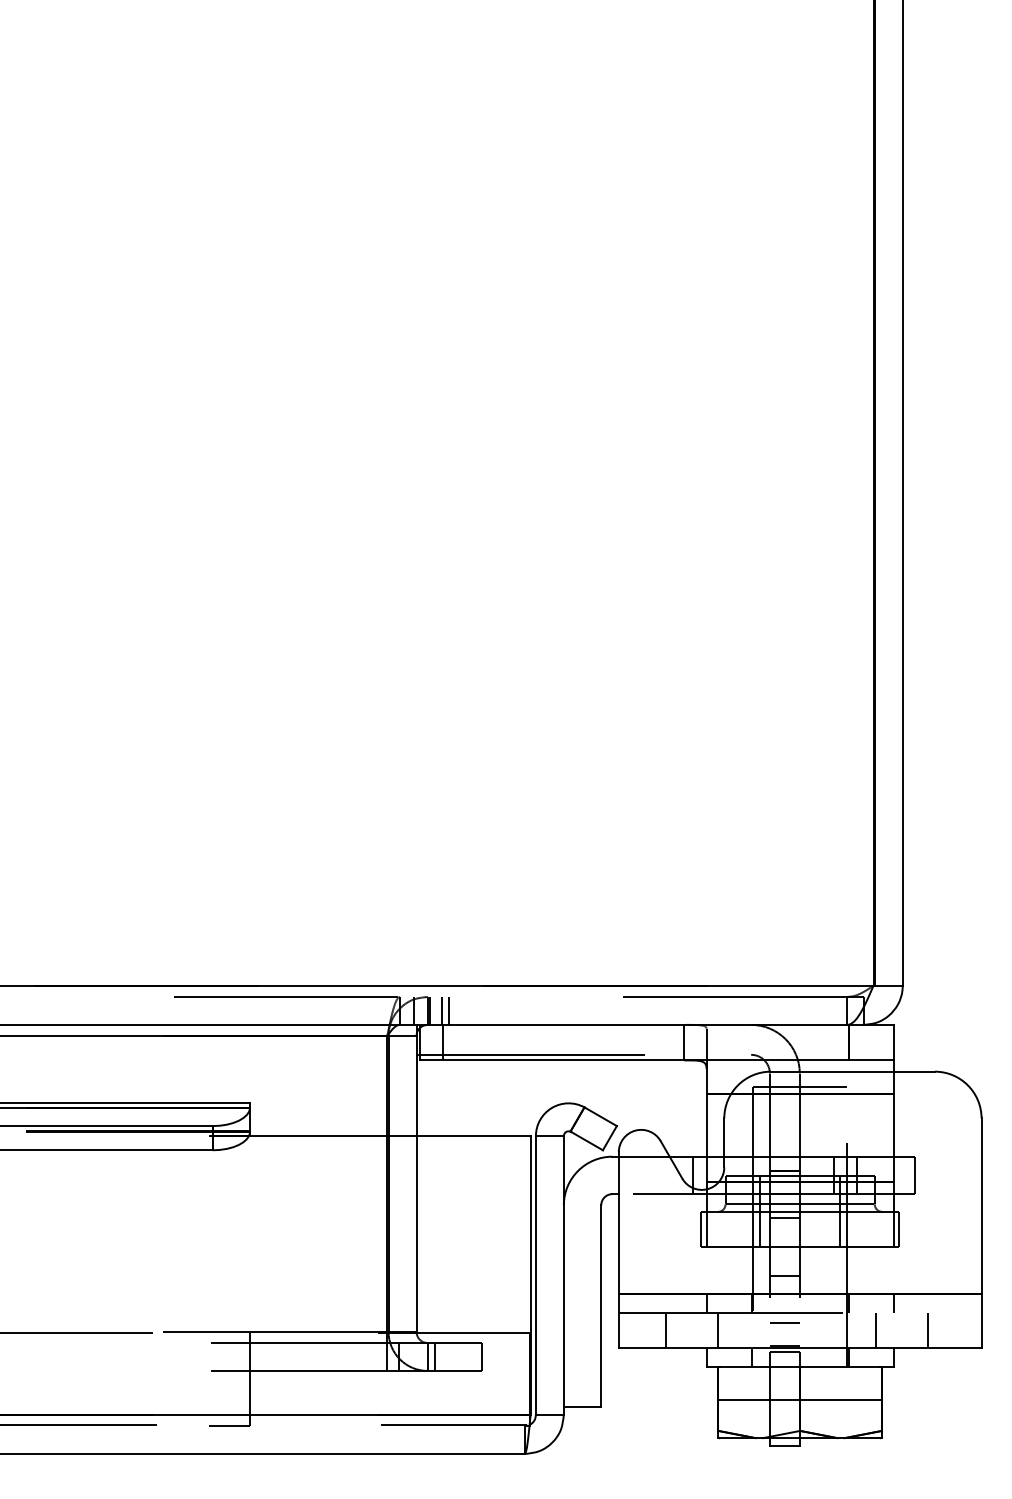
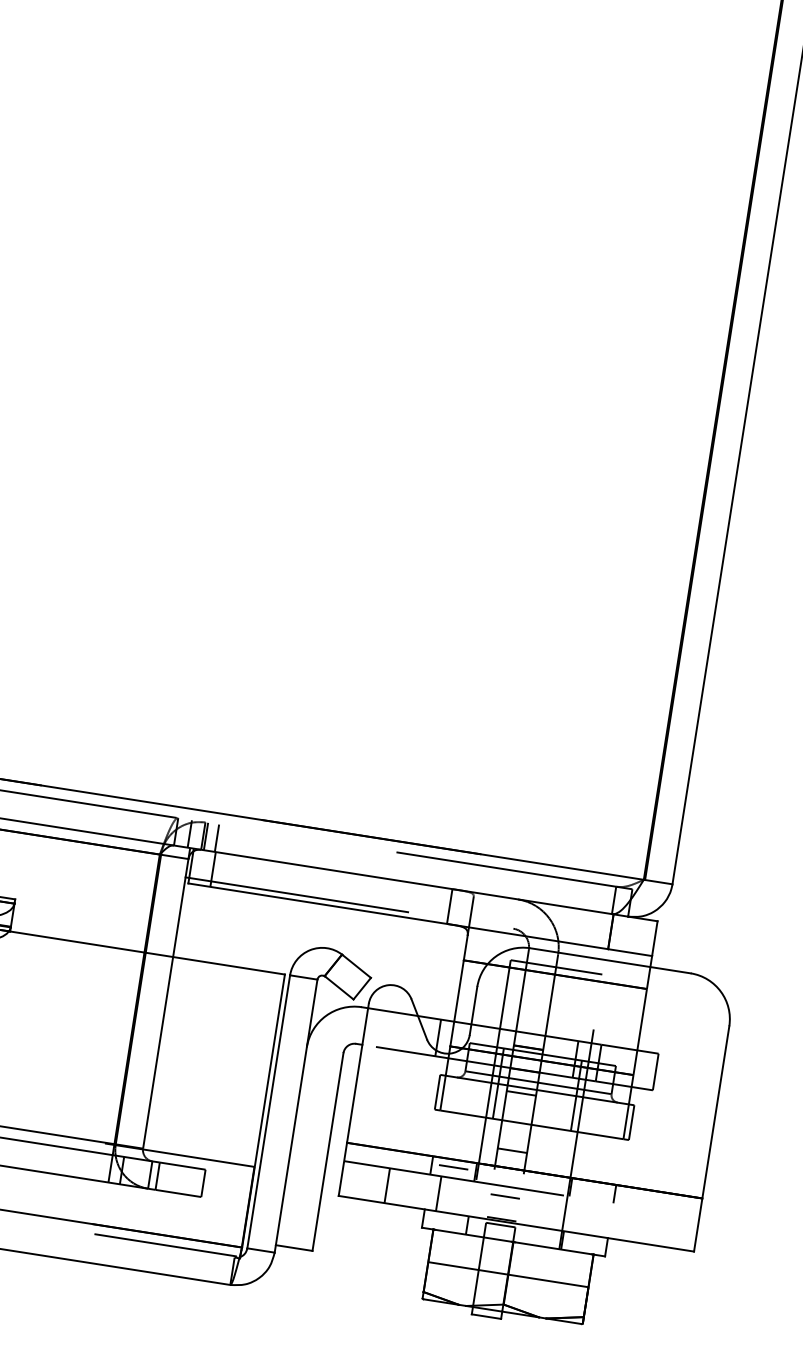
line: (448, 1010) -> (223, 838), removed
line: (728, 1301) -> (453, 1166), added
line: (875, 1330) -> (592, 1217), removed
line: (928, 1330) -> (644, 1225), removed

